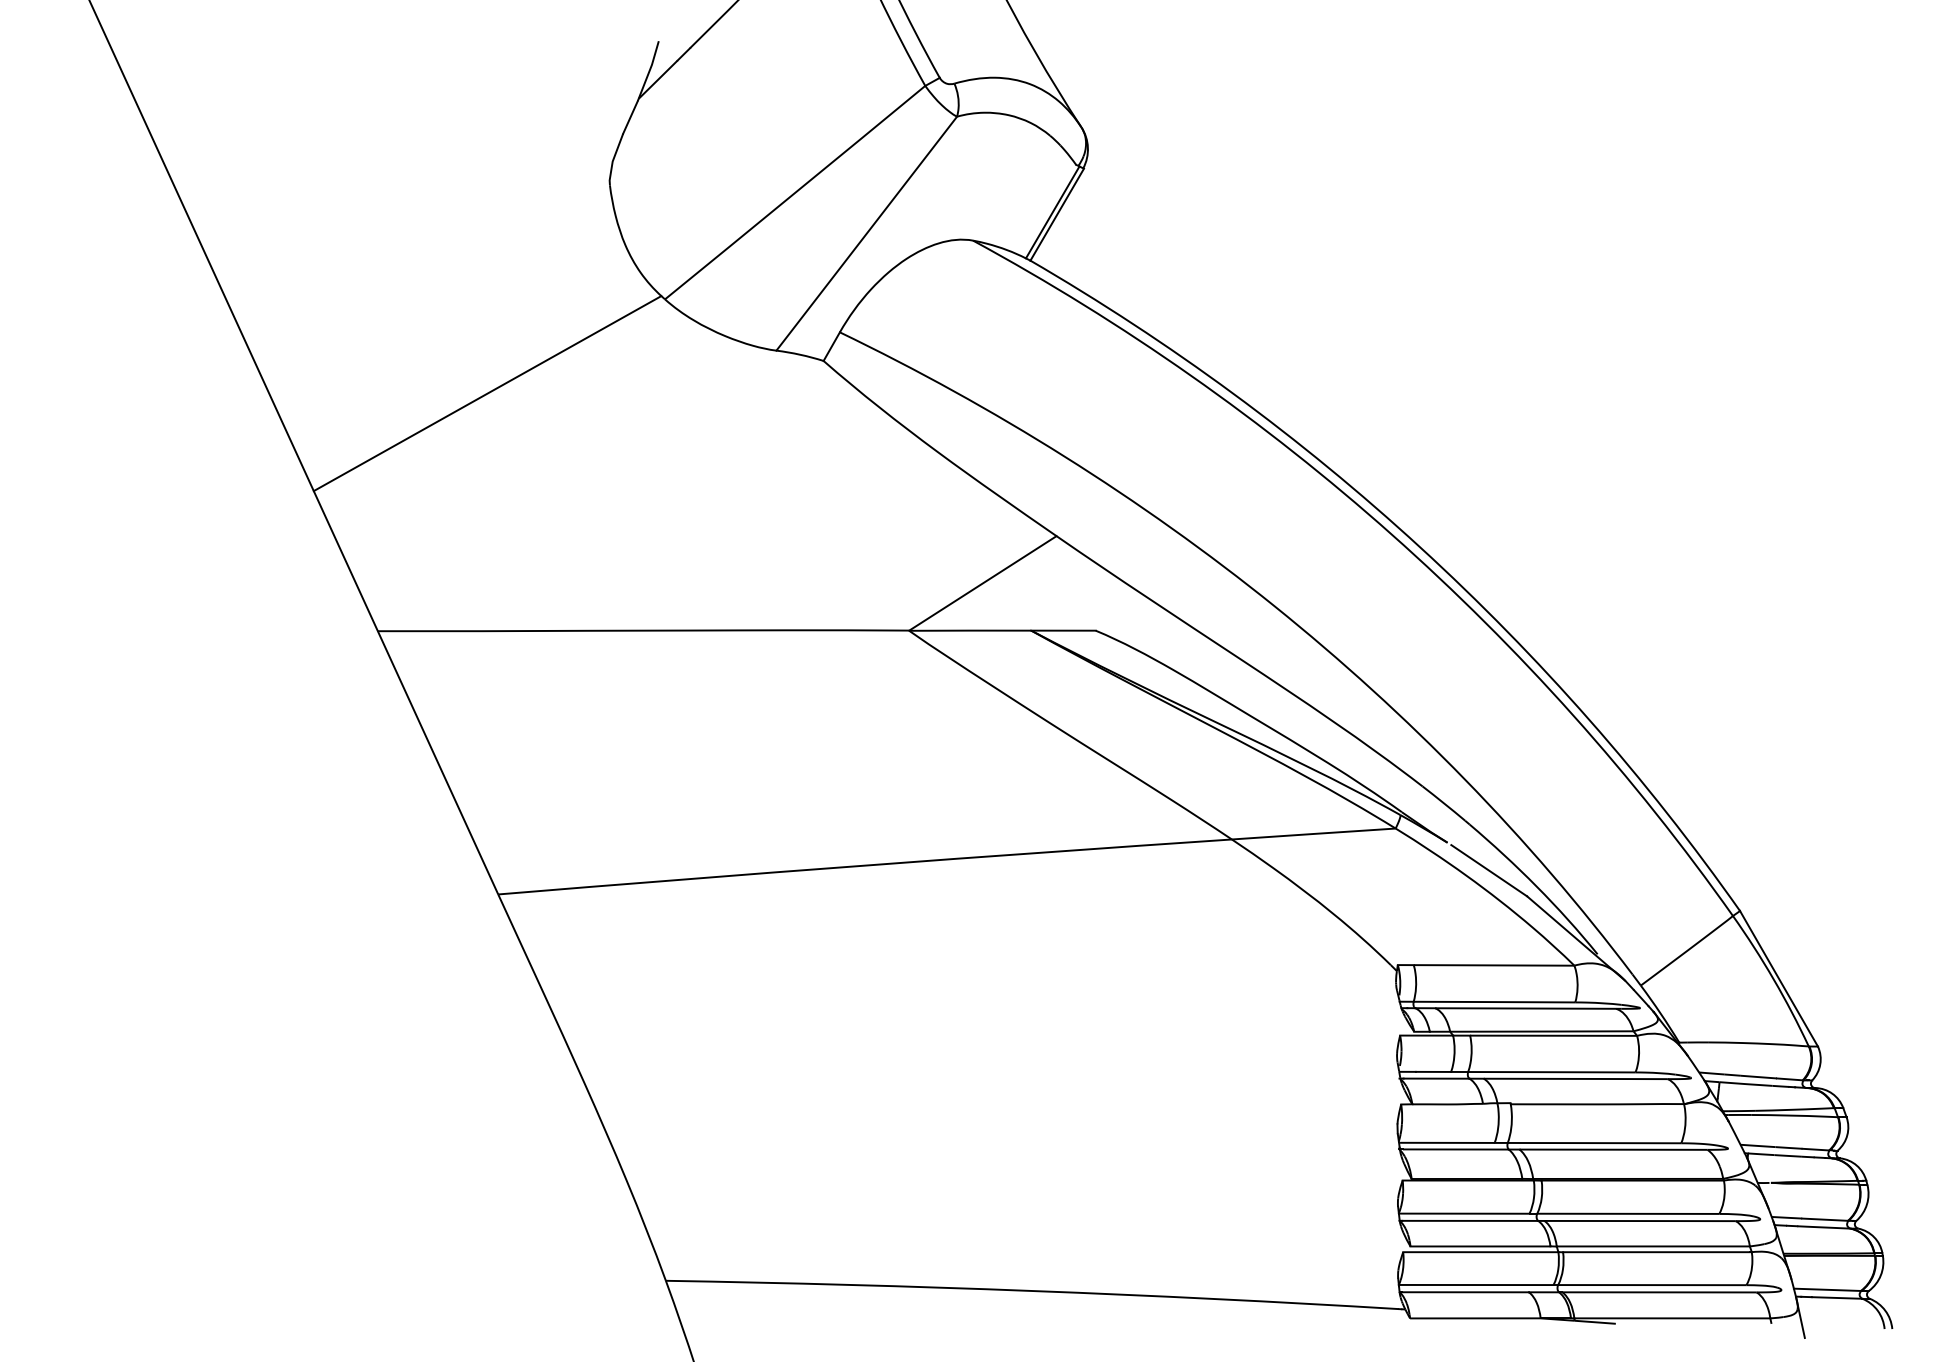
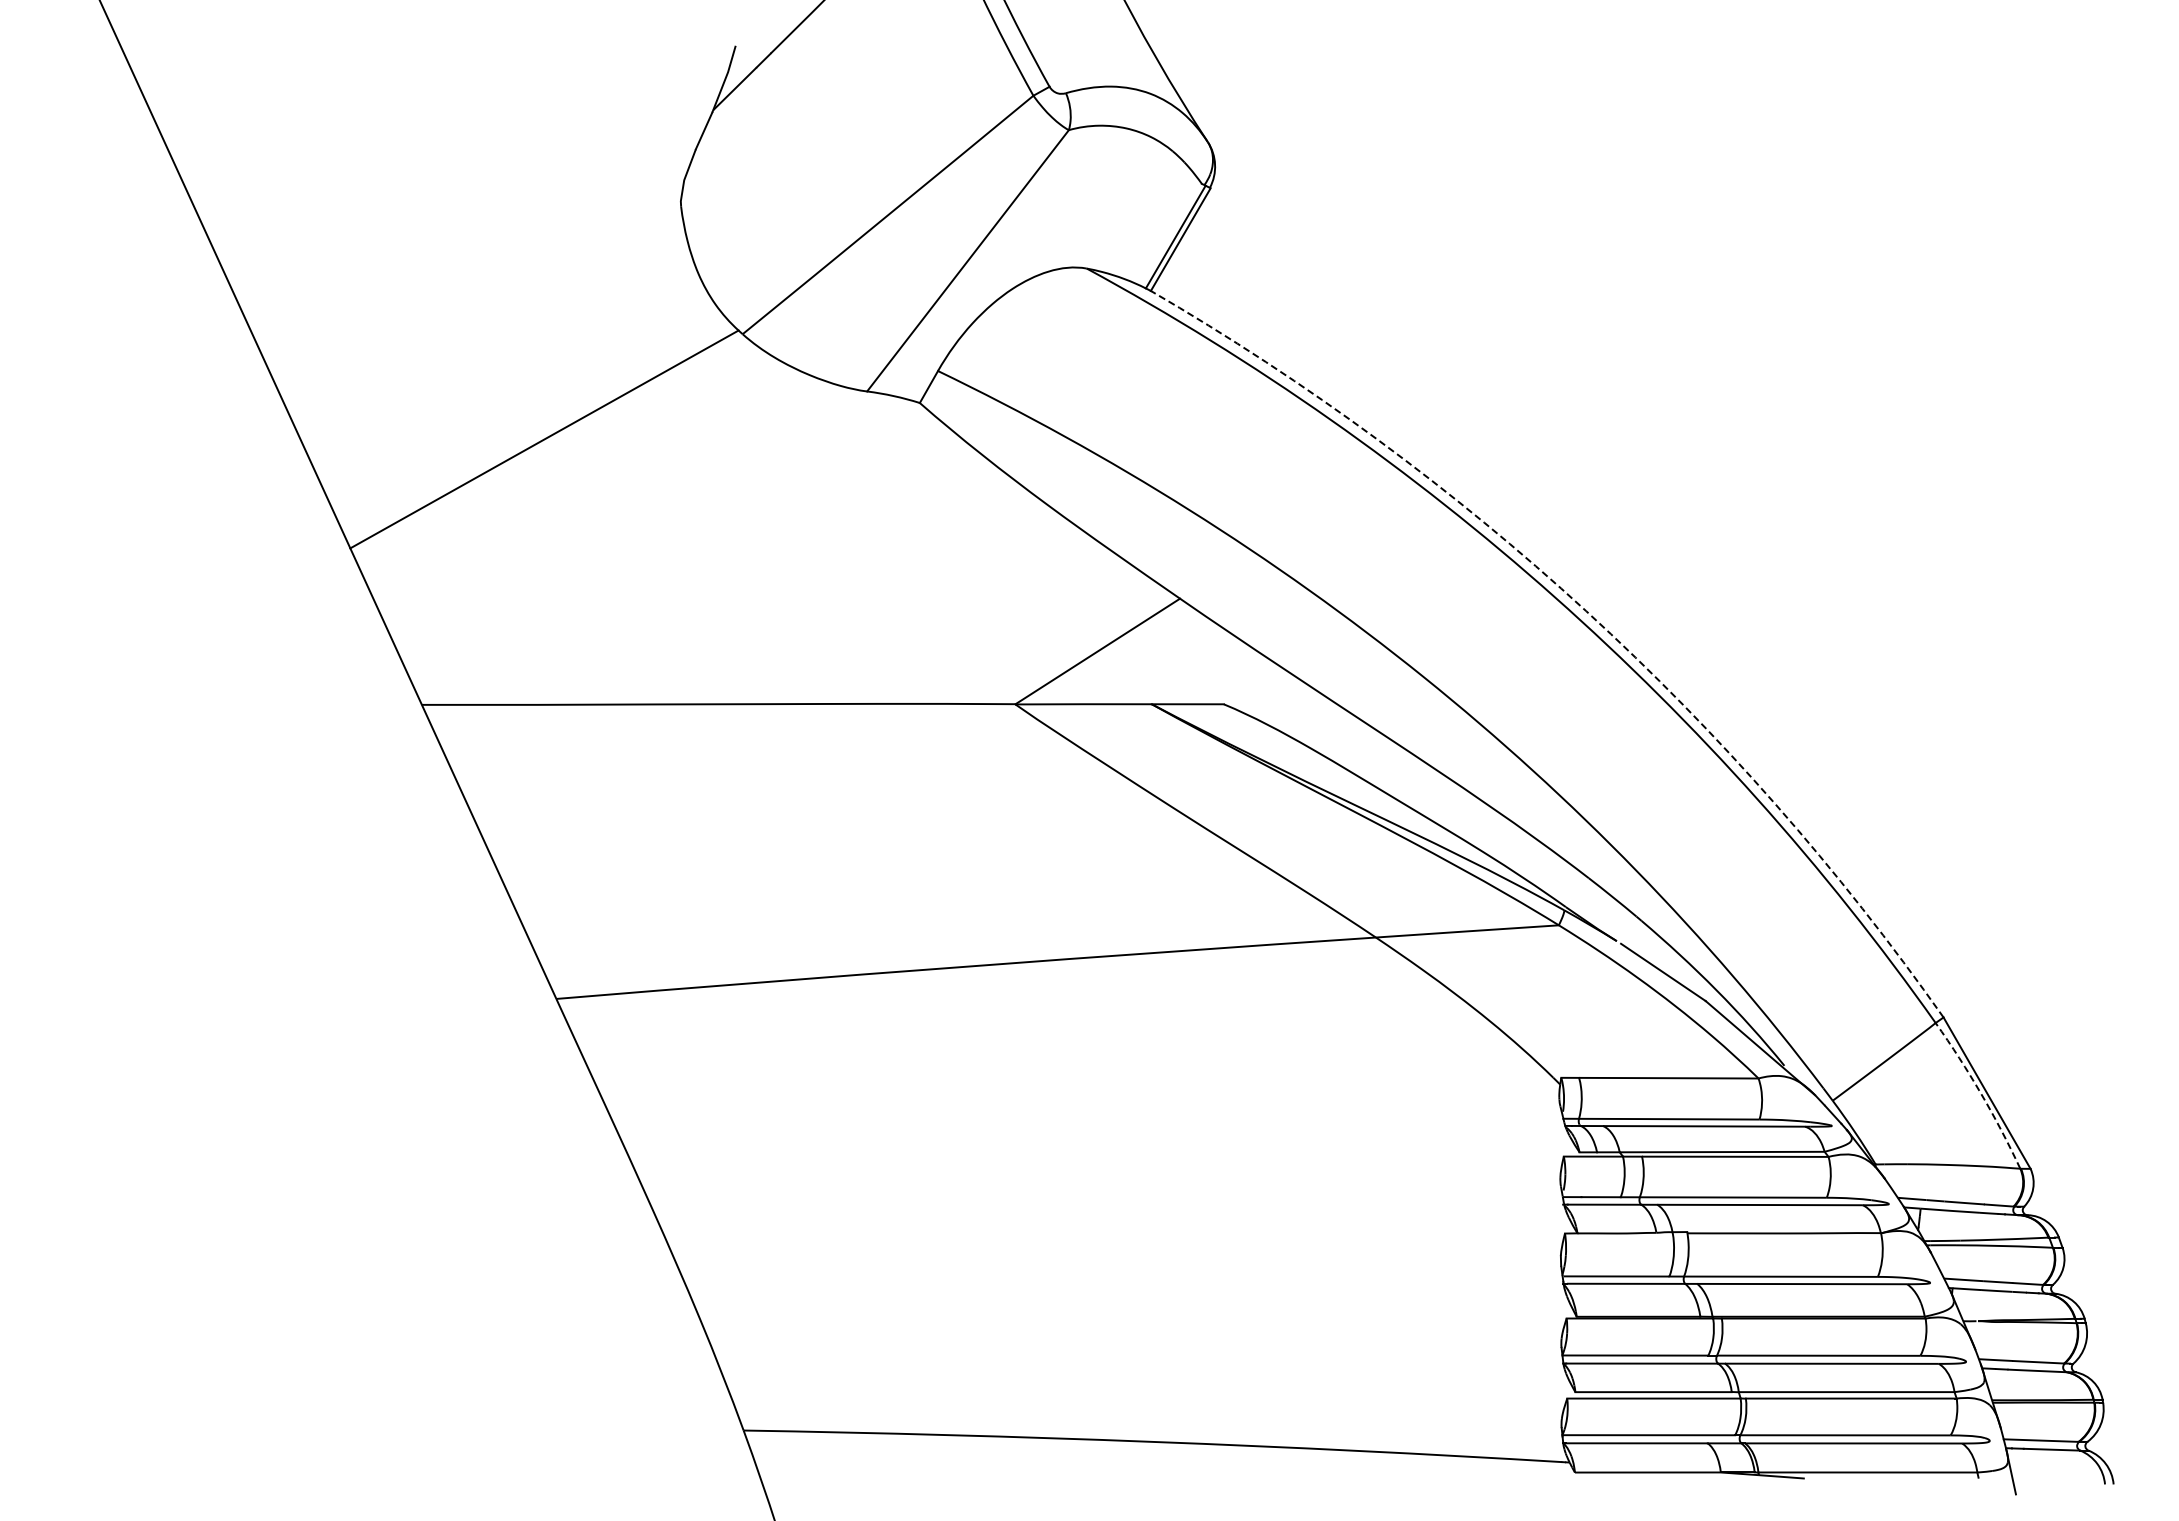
arc: (1420, 547) -> (1586, 611), solid -> dashed
arc: (1774, 979) -> (1981, 1093), solid -> dashed

